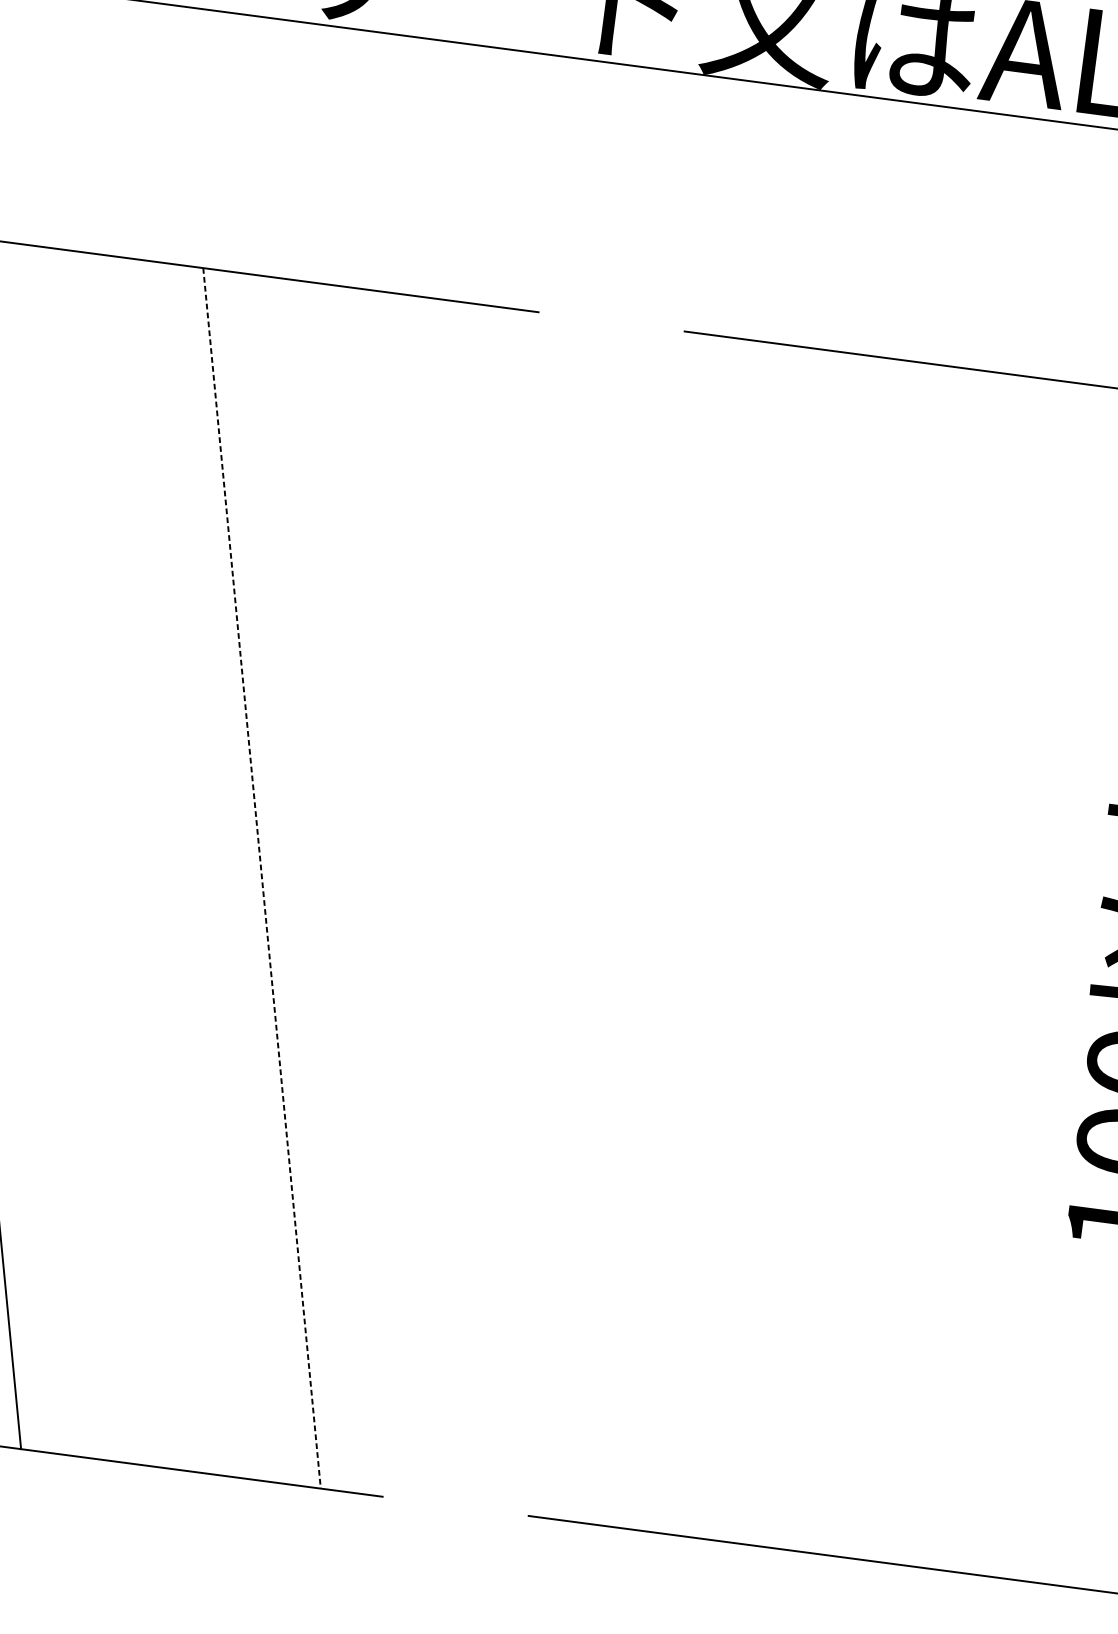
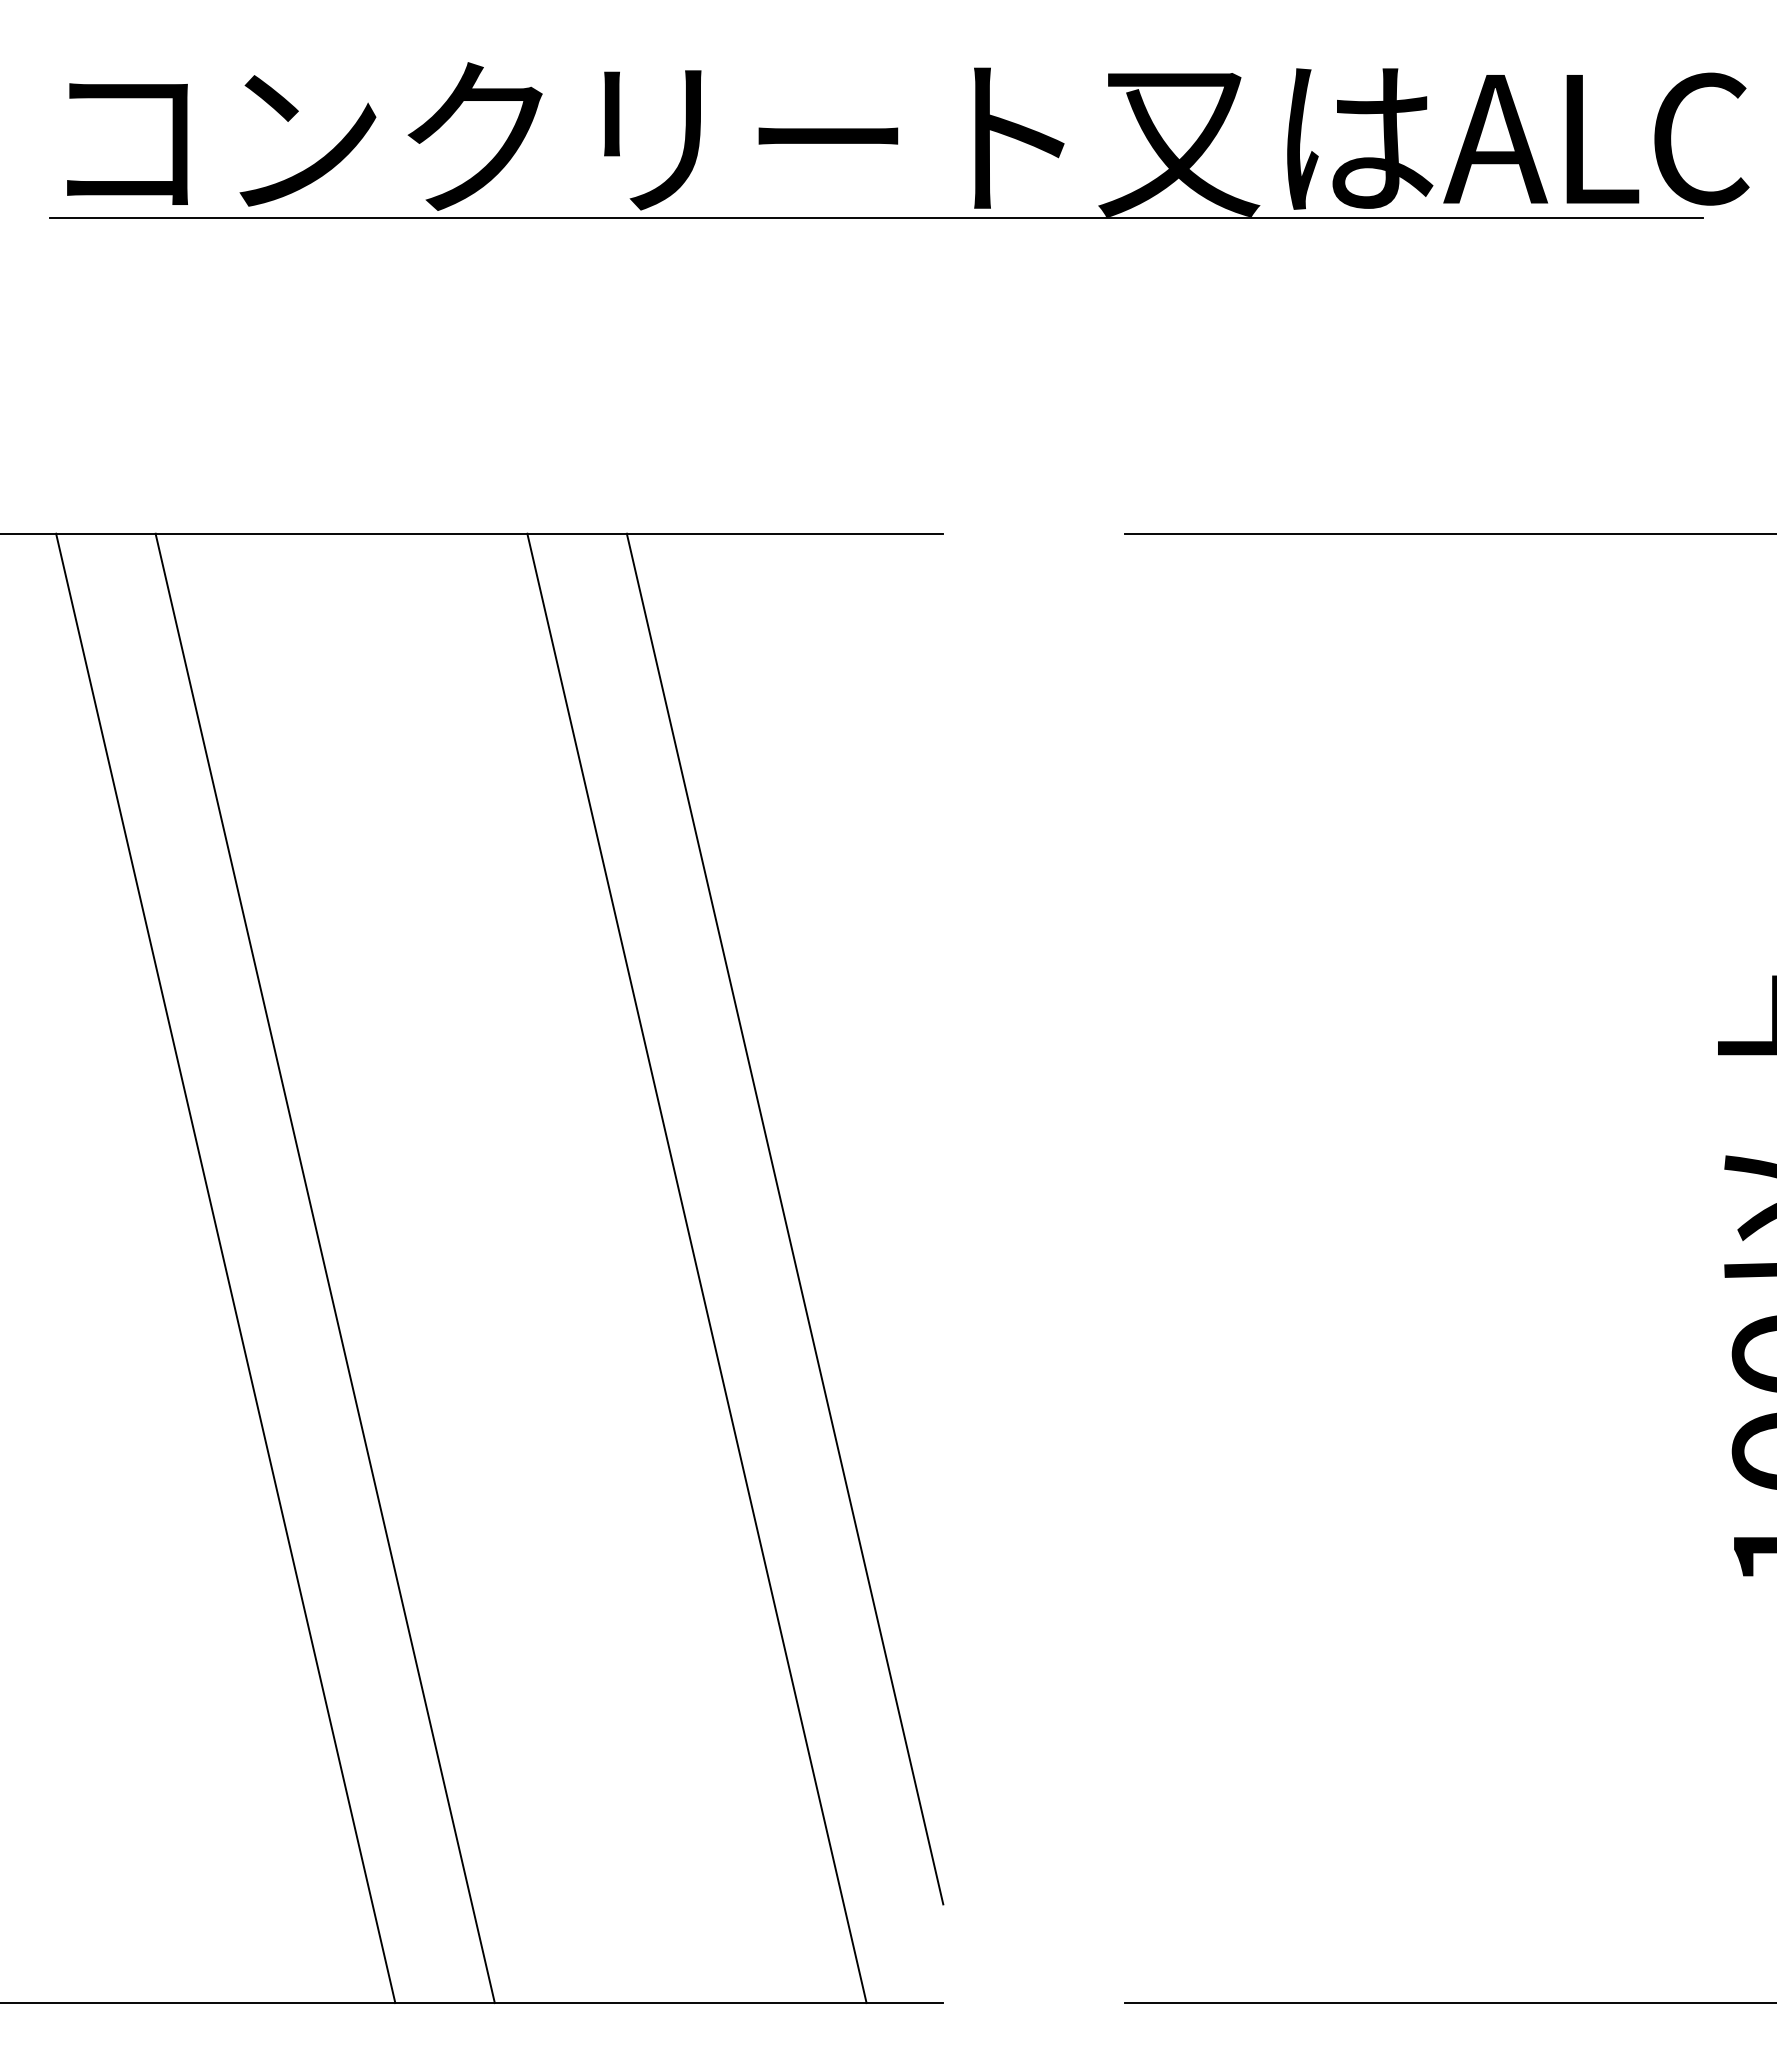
line: (337, 847) -> (784, 1218), added
line: (261, 878) -> (696, 1268), dashed -> solid

